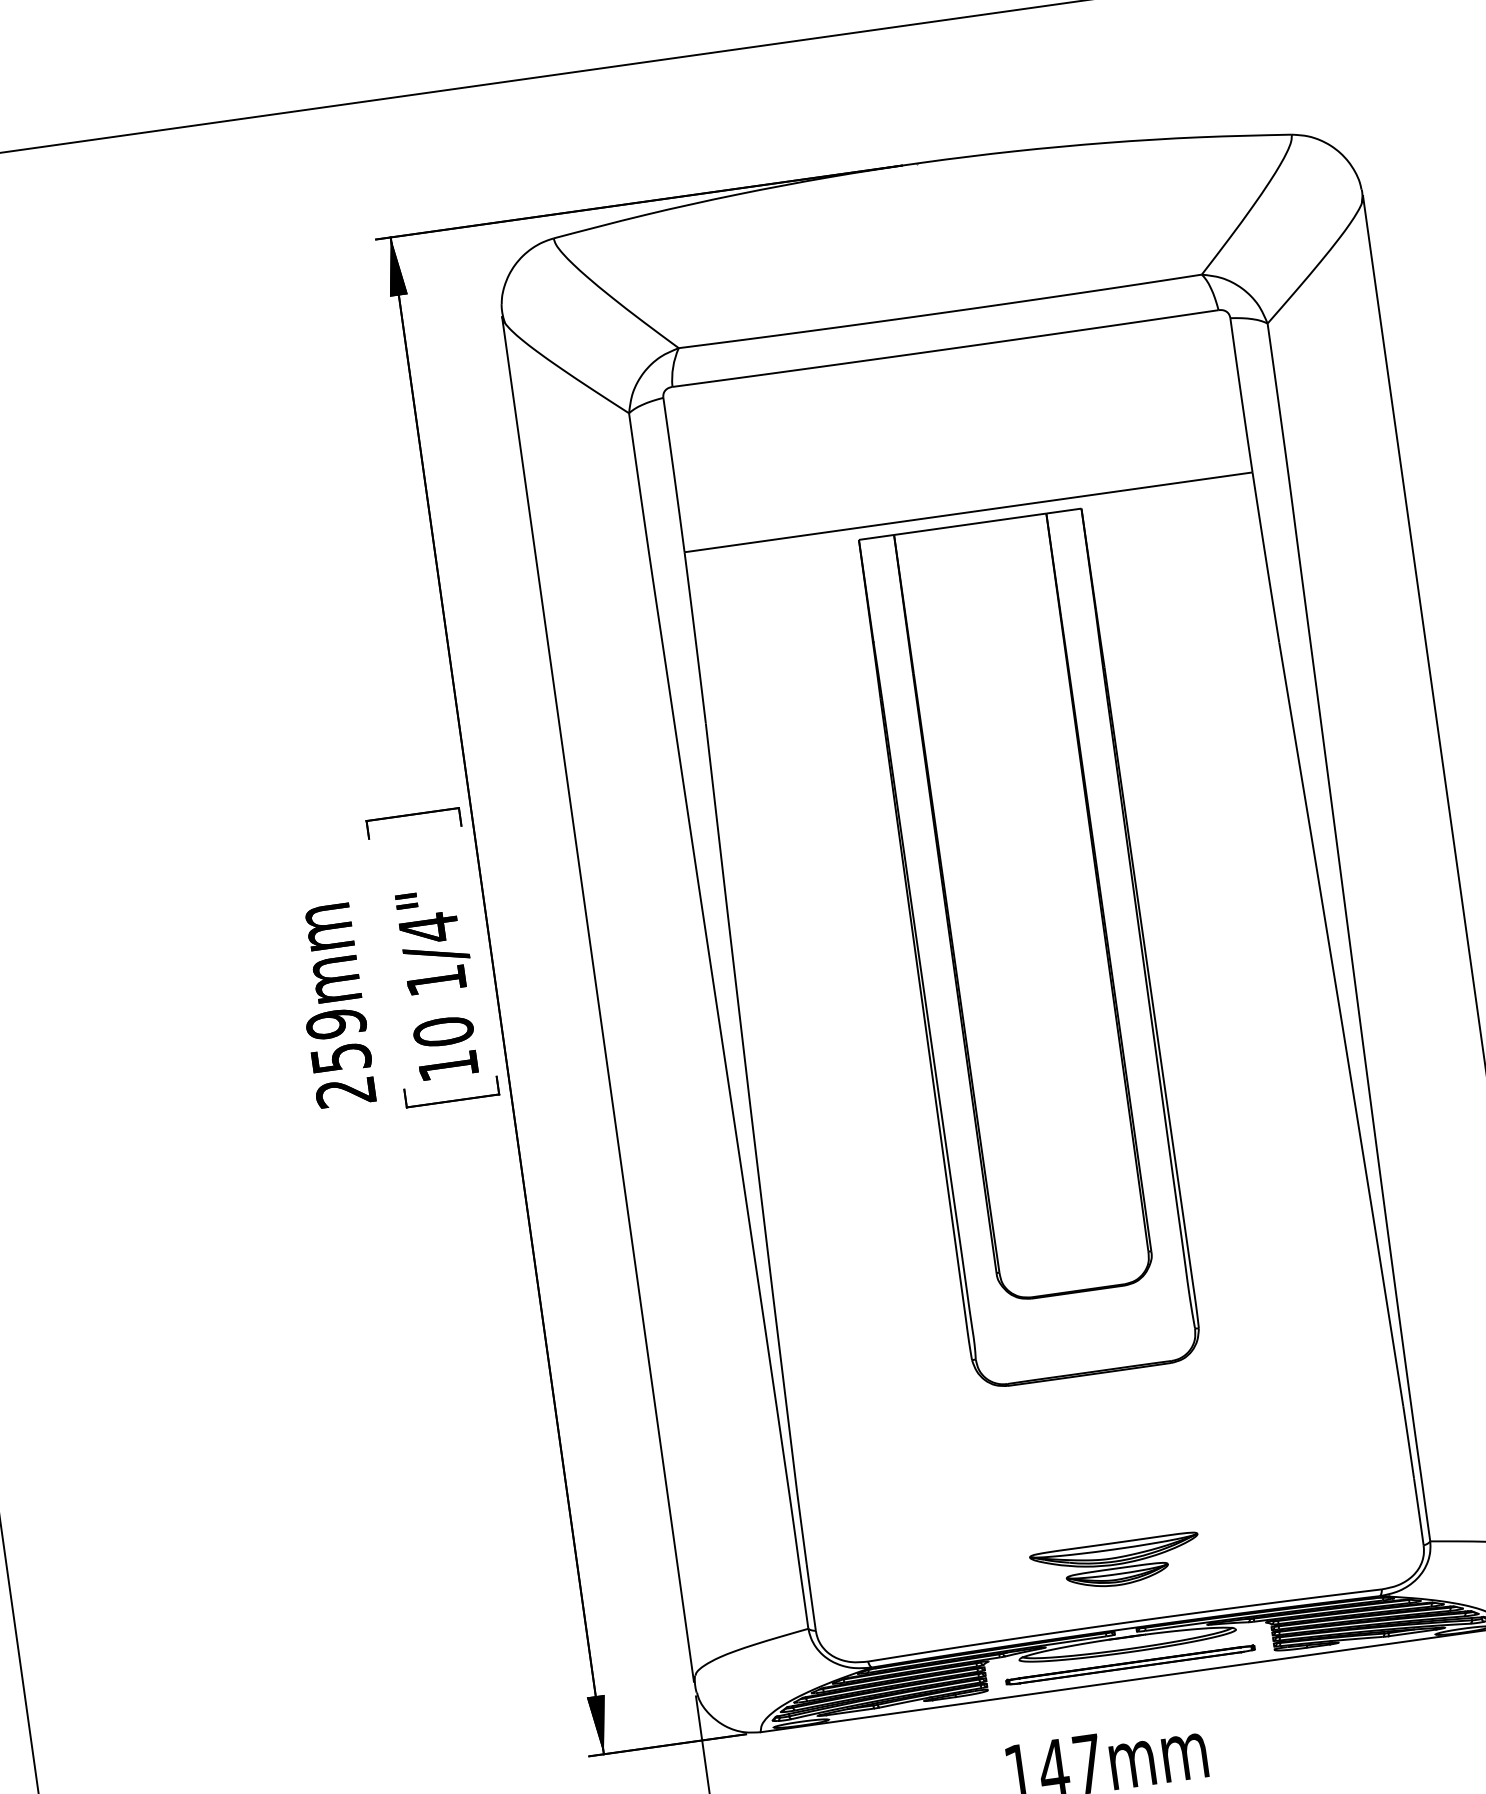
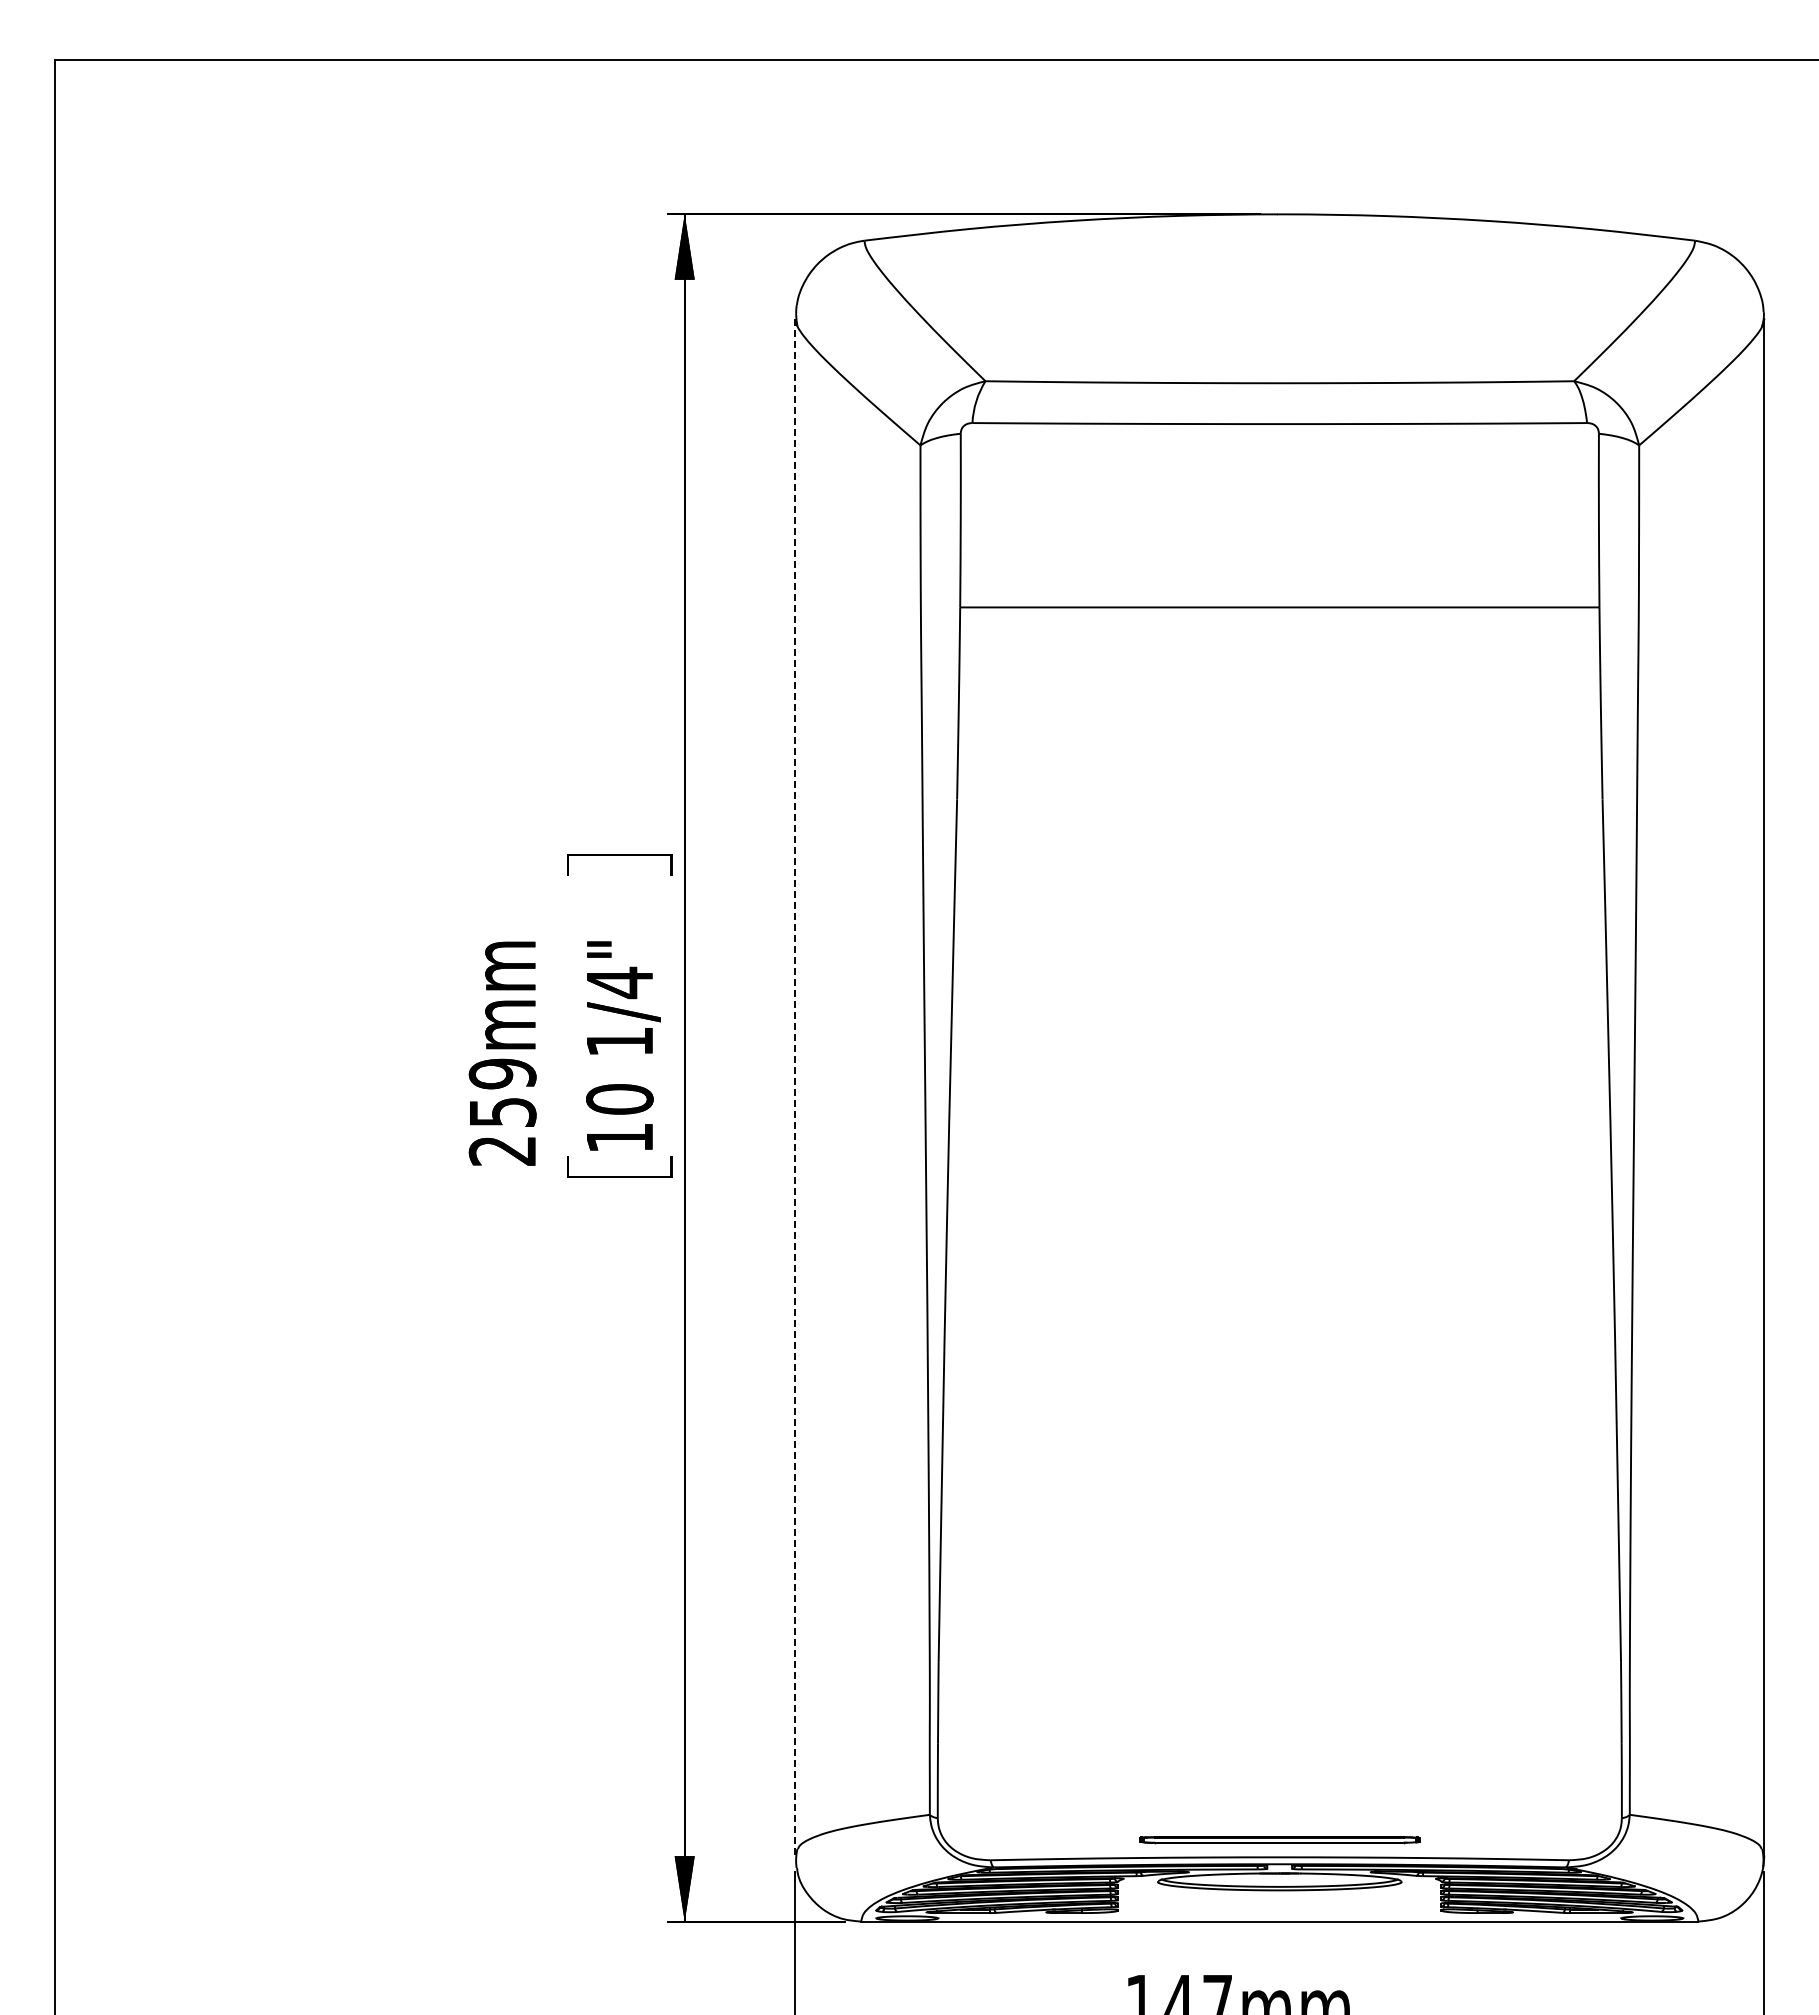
part: (1029, 948) -> (1279, 1098), removed
line: (598, 999) -> (795, 1087), solid -> dashed
part: (1115, 1563) -> (1279, 1790), removed
part: (1130, 1665) -> (1279, 1840), moved

